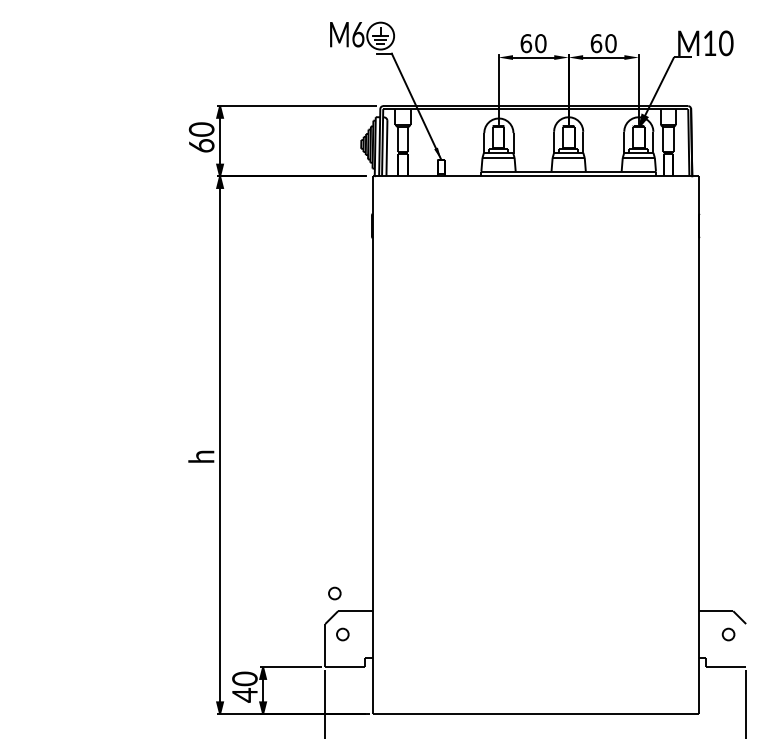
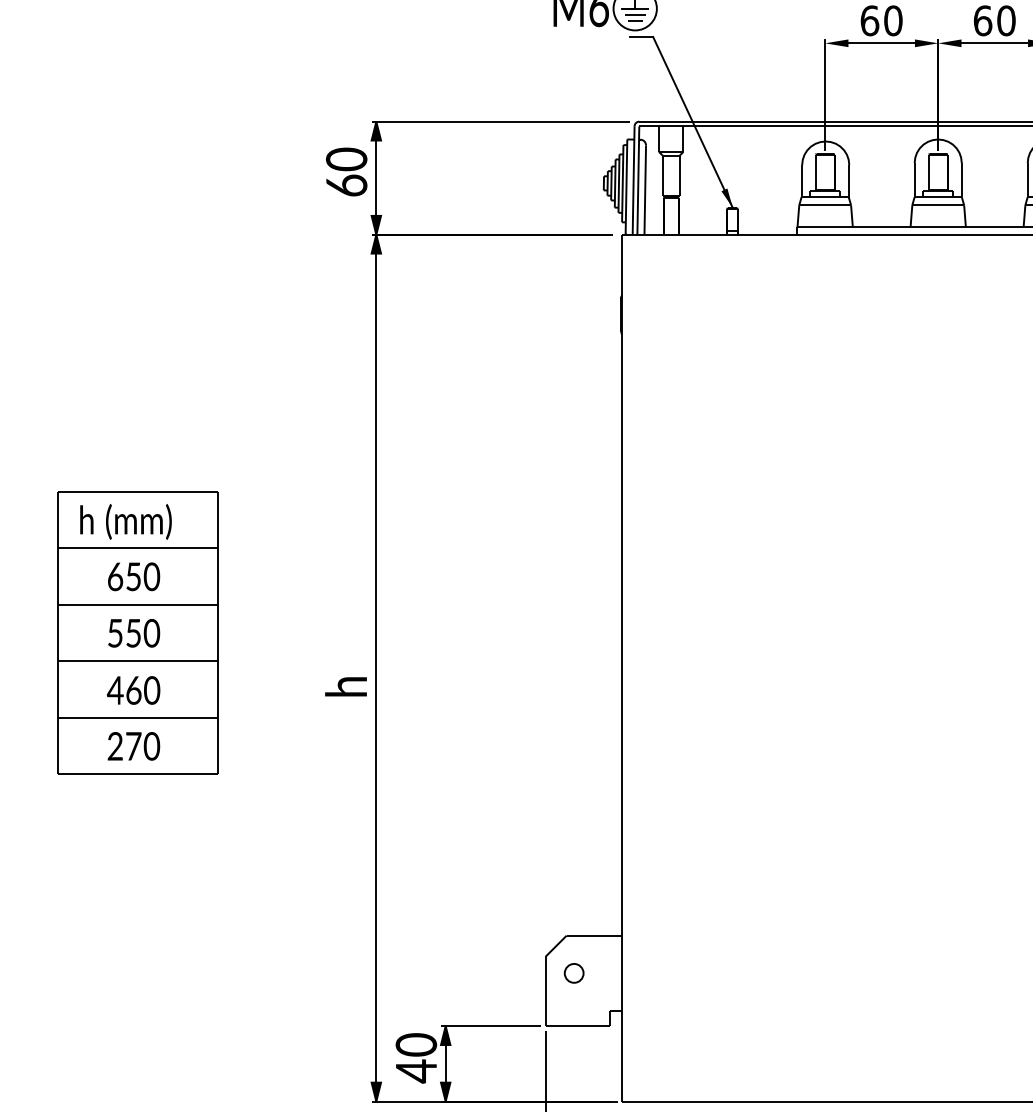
part: (72, 423) -> (138, 633), added
part: (334, 593) -> (560, 907), removed

